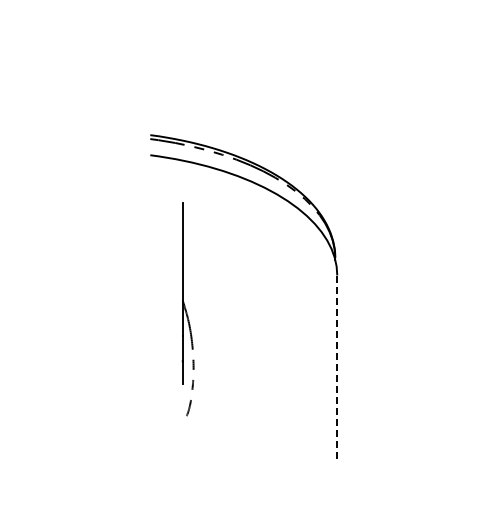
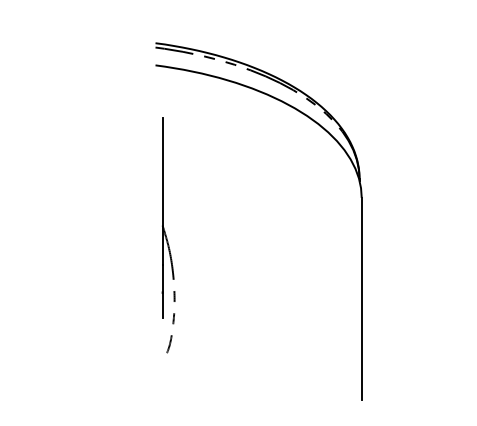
part: (187, 309) -> (167, 235), moved
line: (337, 367) -> (361, 299), dashed -> solid

